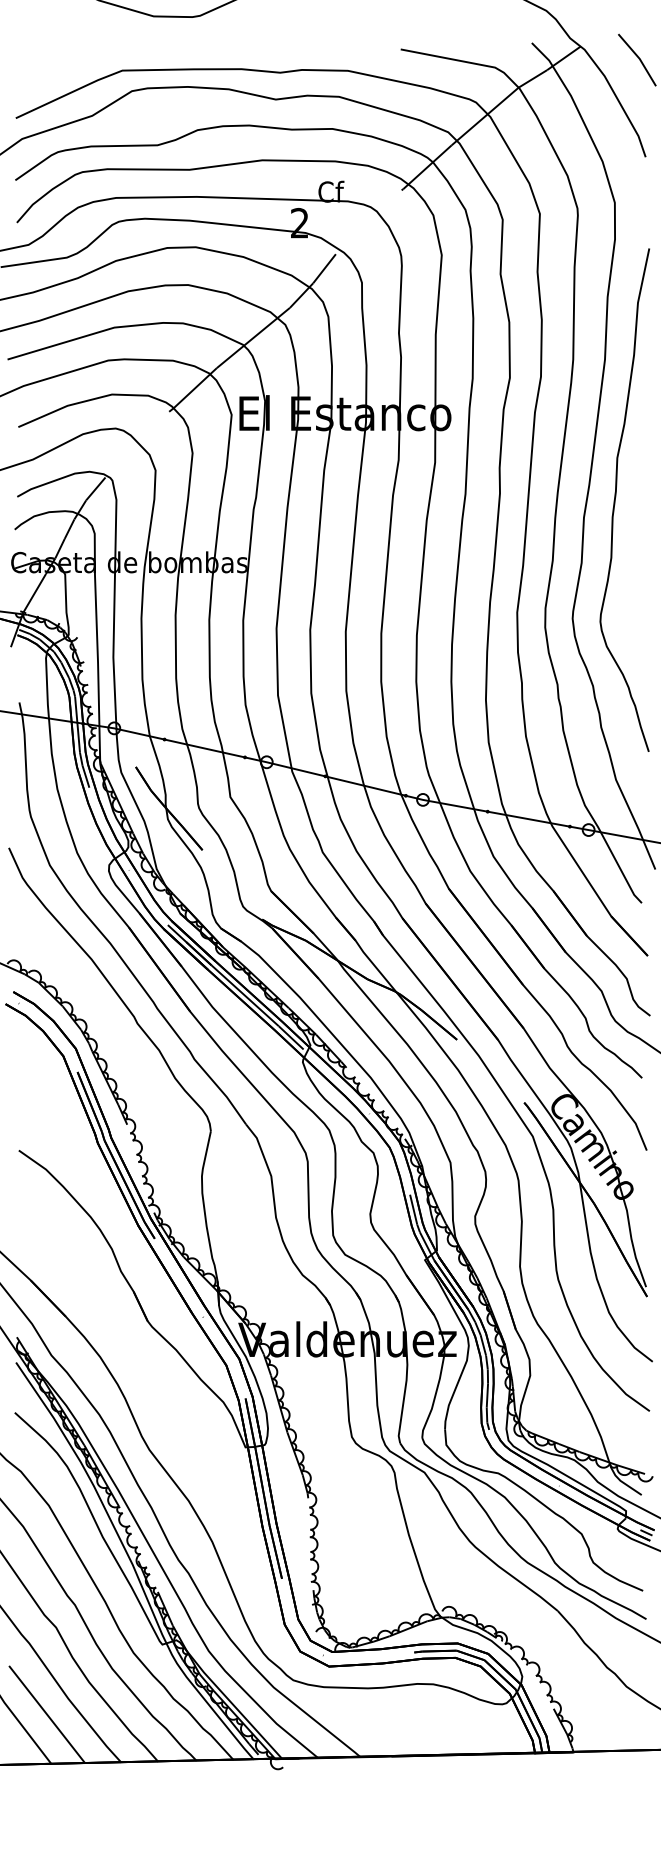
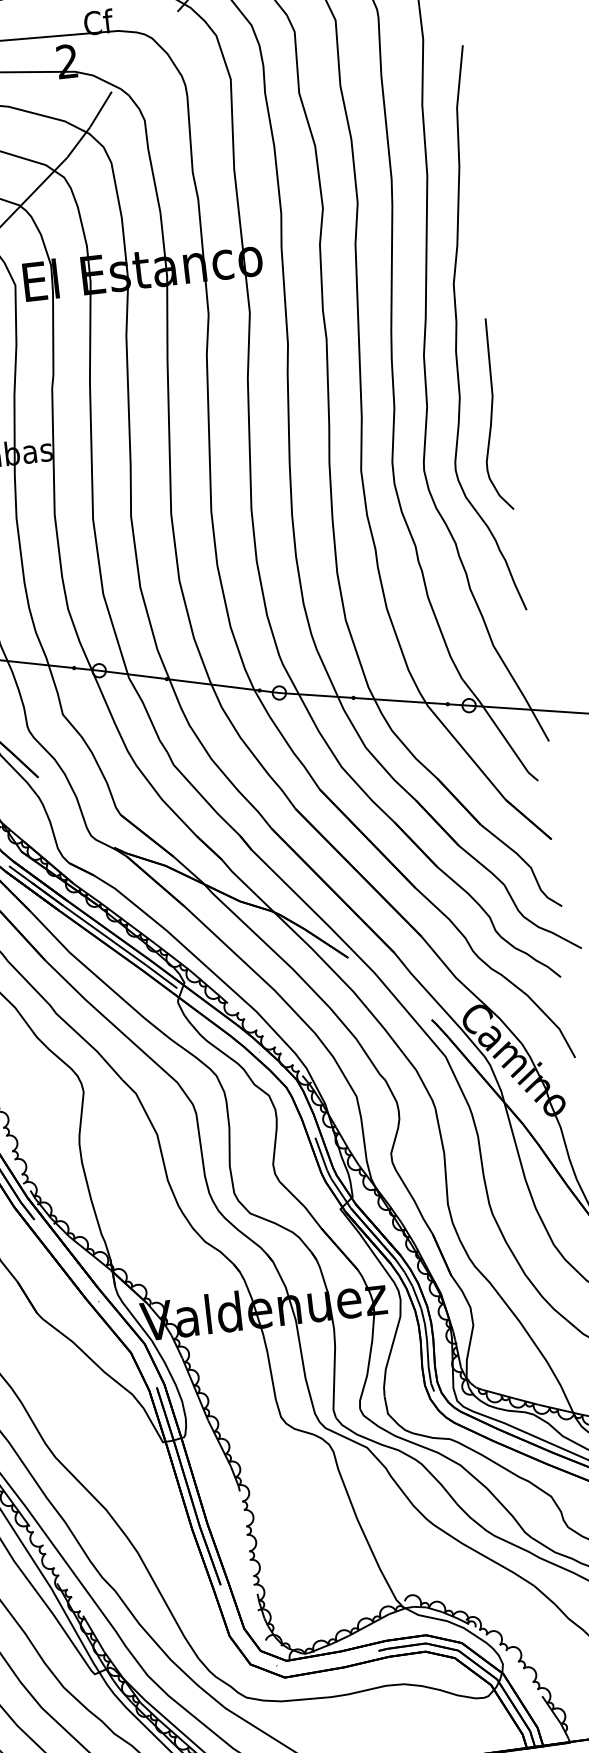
curve: (637, 576) -> (491, 414), added

